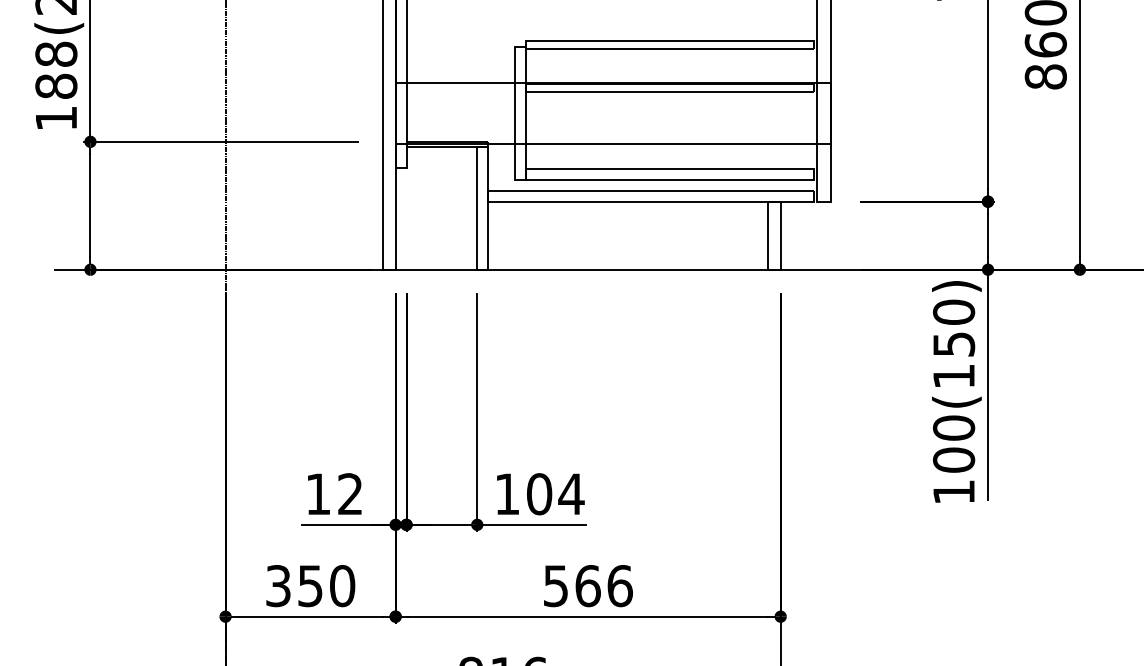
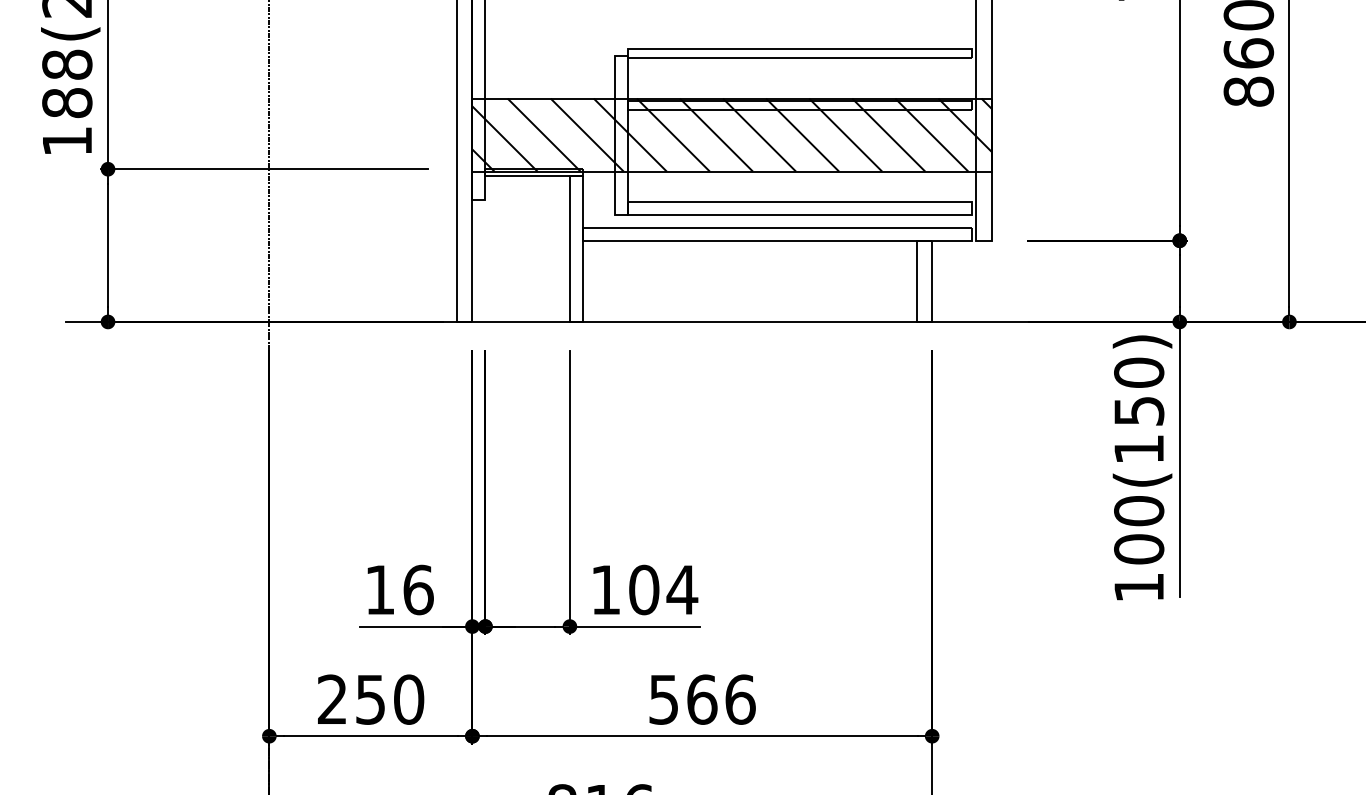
hatch: (613, 112) -> (732, 134), added
text: (350, 493) -> (418, 589), 12 -> 16
text: (278, 585) -> (332, 699), 350 -> 250

